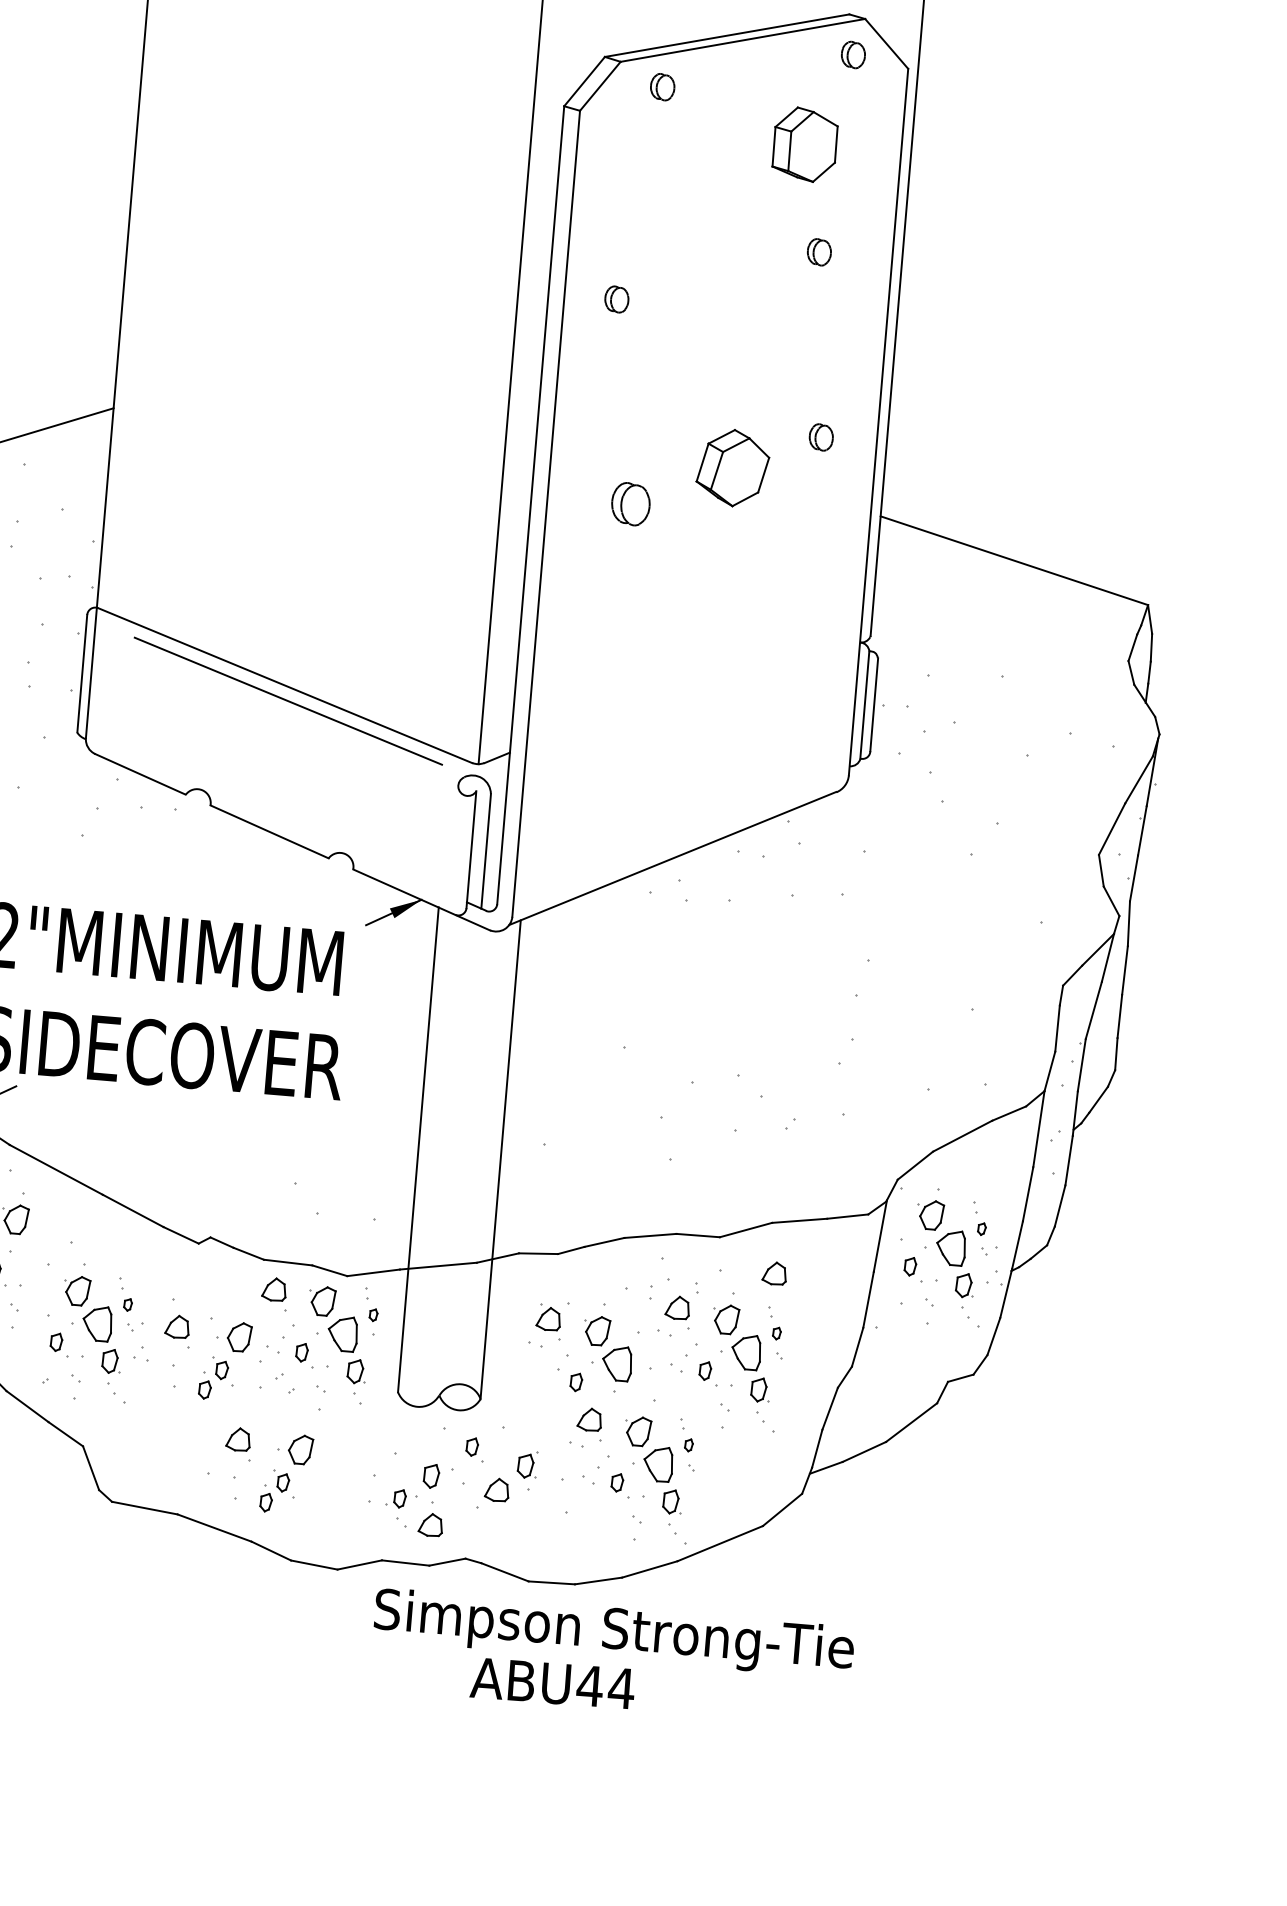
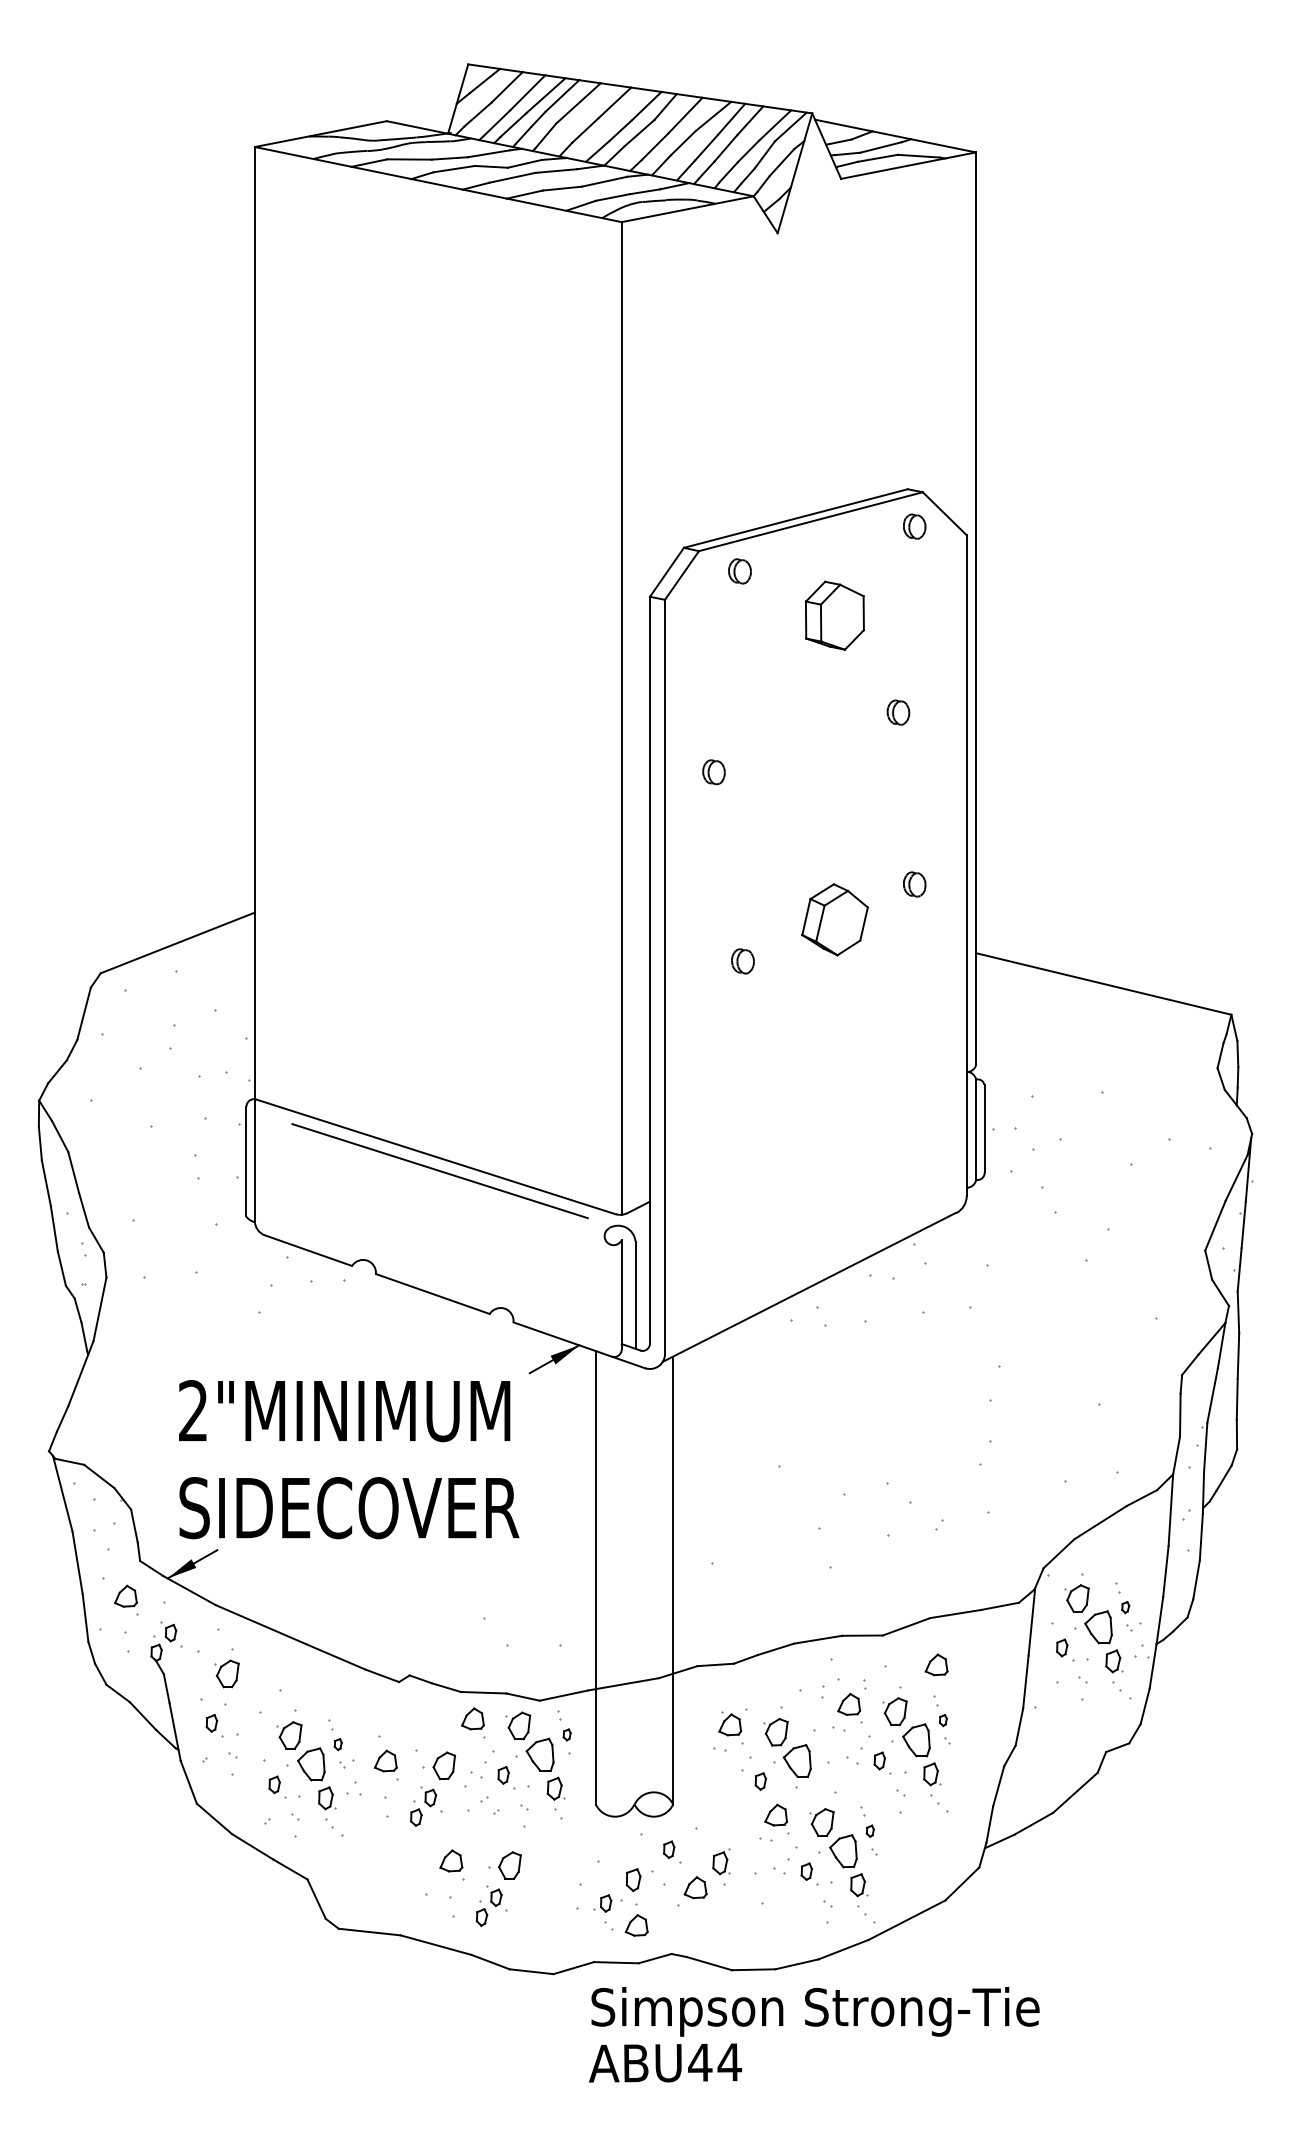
part: (804, 144) -> (834, 615), moved
part: (630, 504) -> (742, 961), size x0.62
text: (552, 1682) -> (665, 2062), moved

